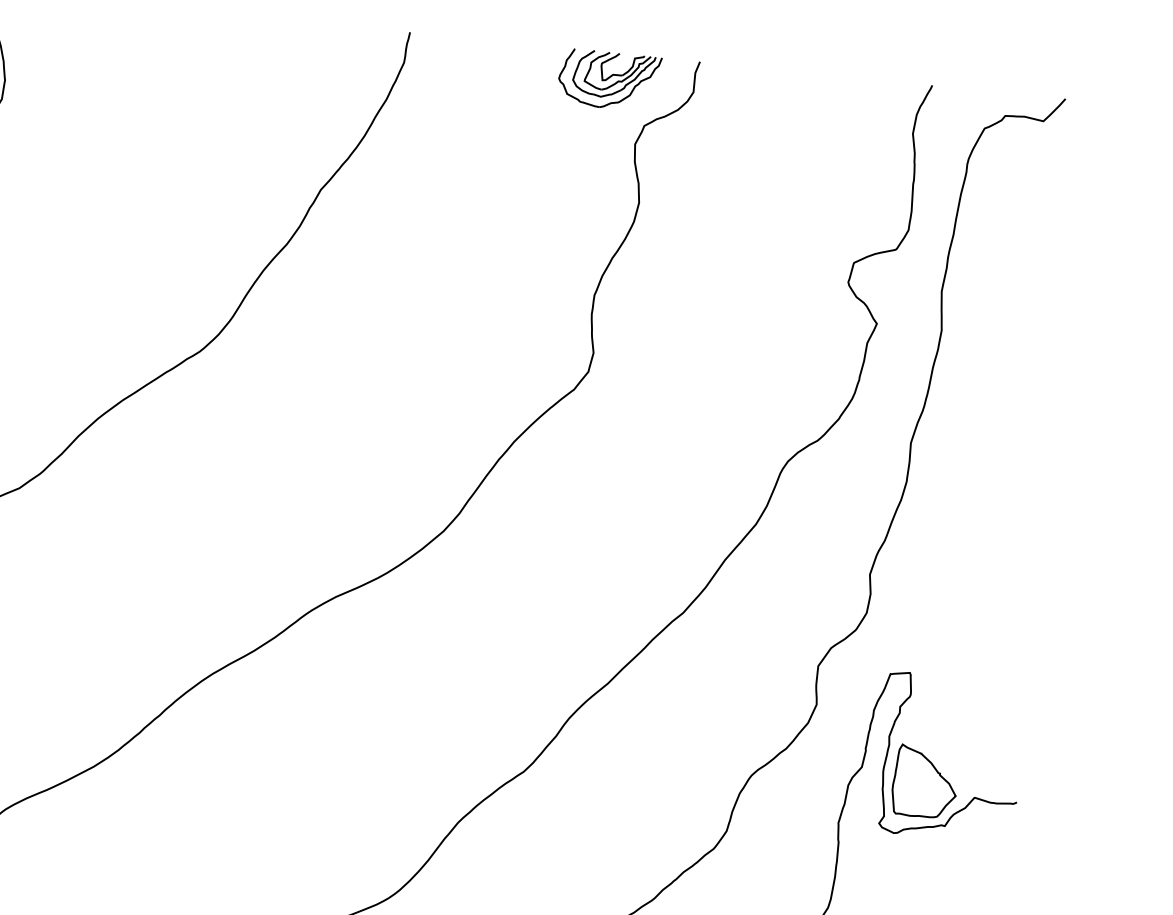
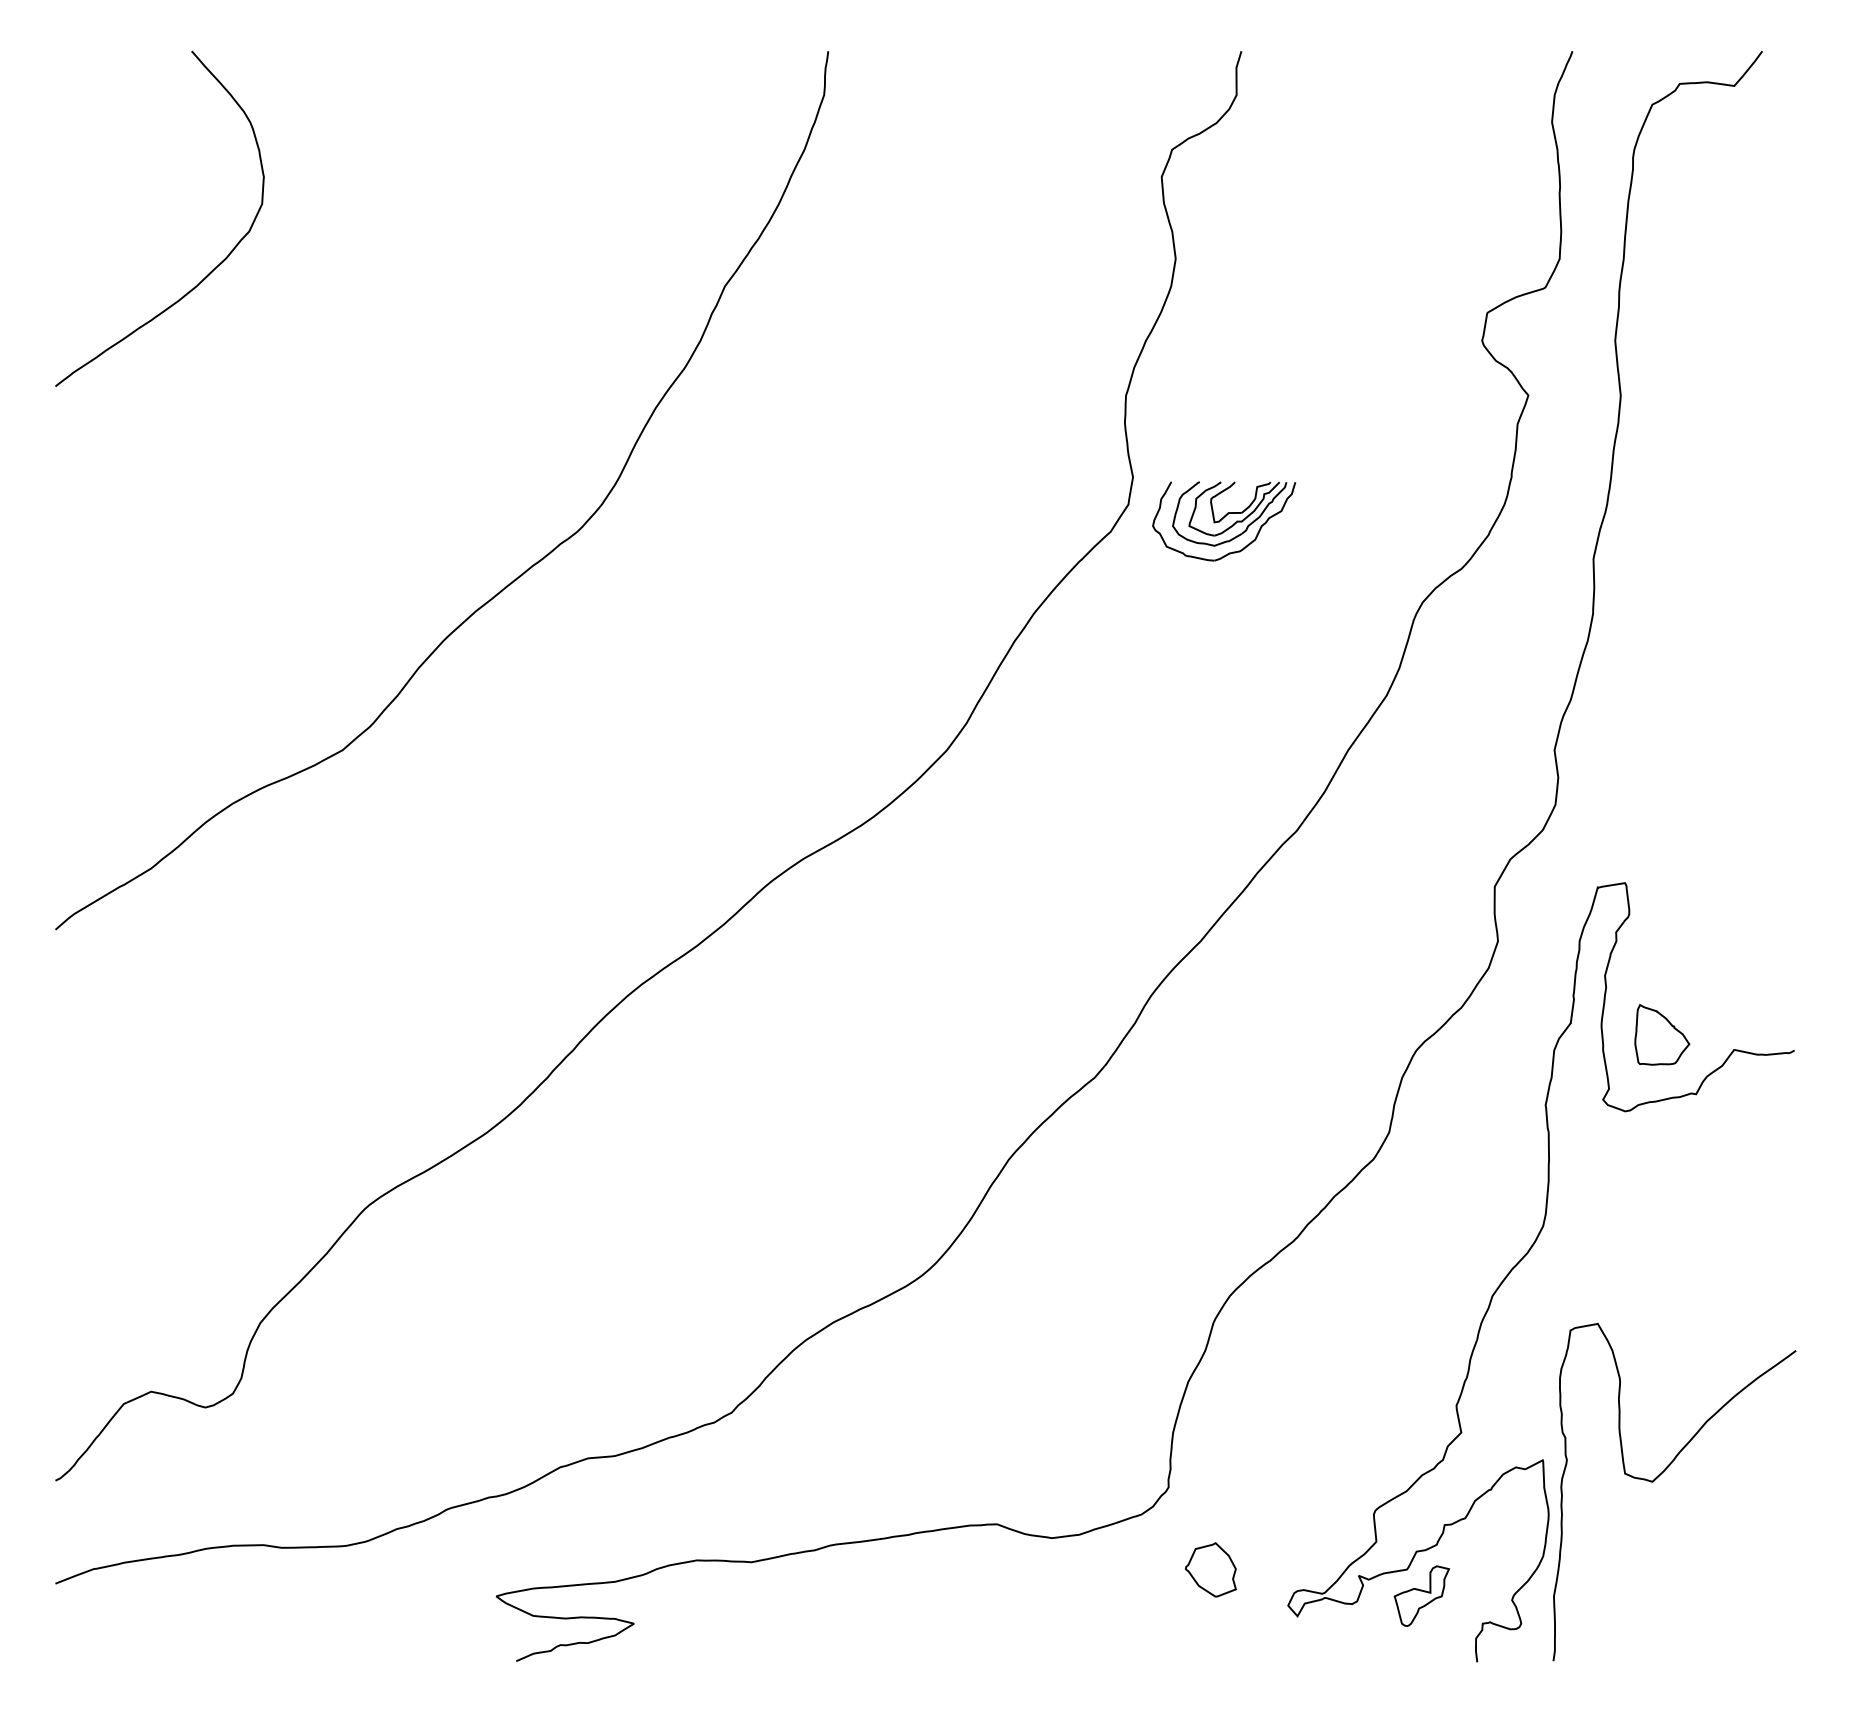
part: (609, 80) -> (1224, 521), moved
part: (925, 781) -> (1662, 1034), size x0.6

